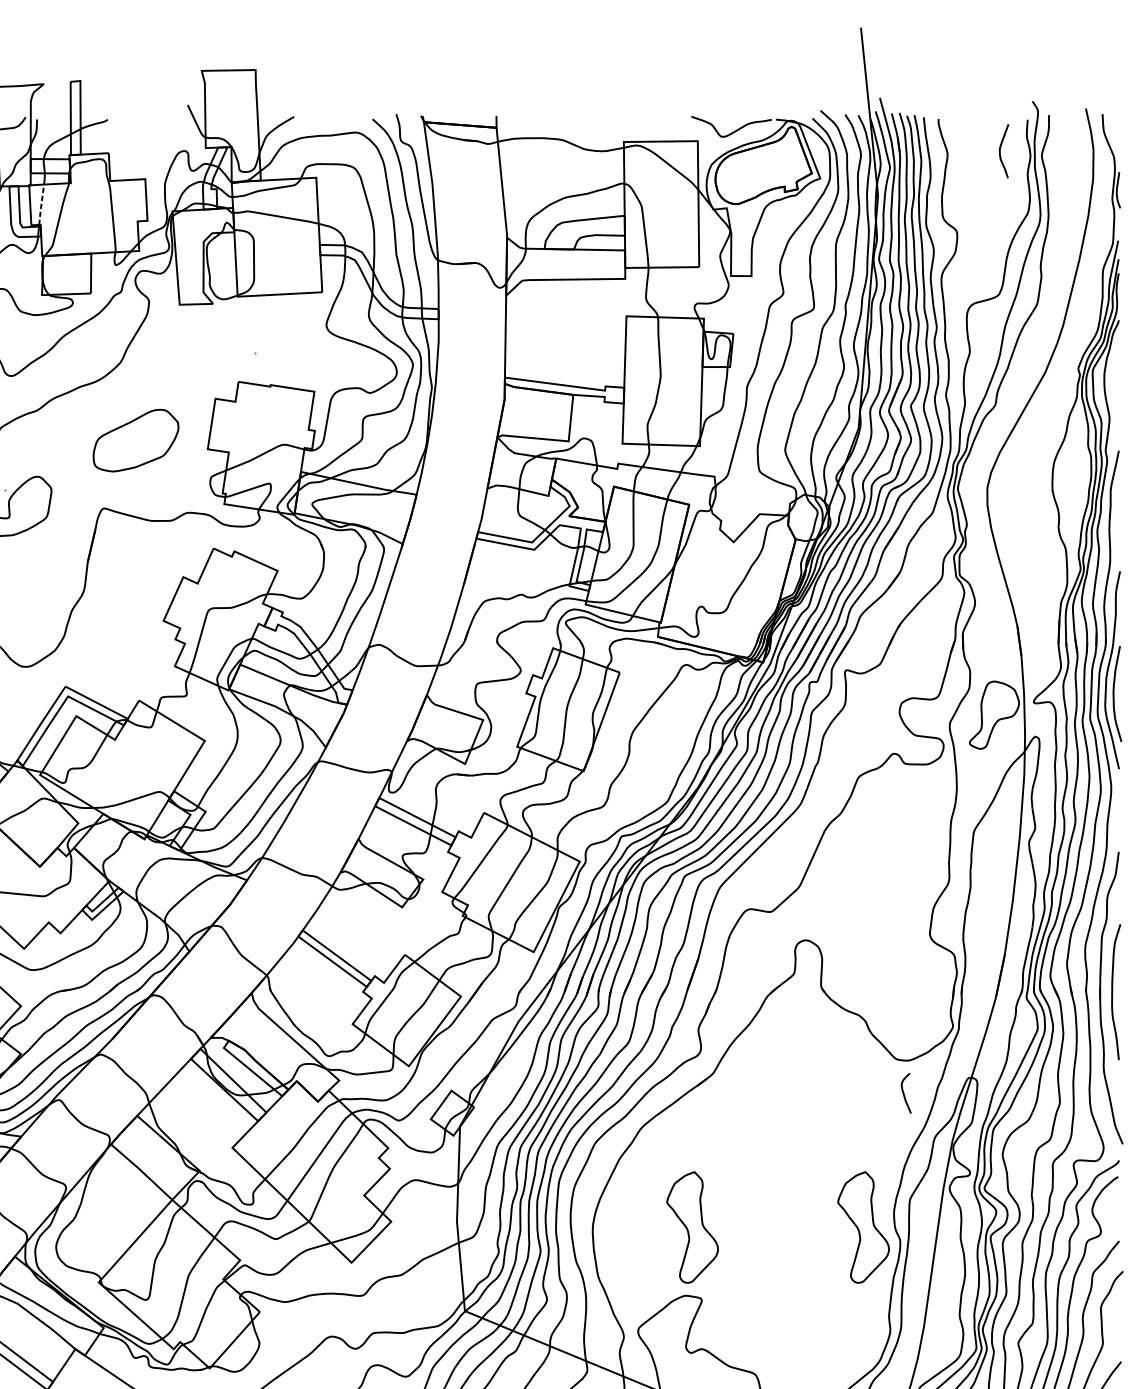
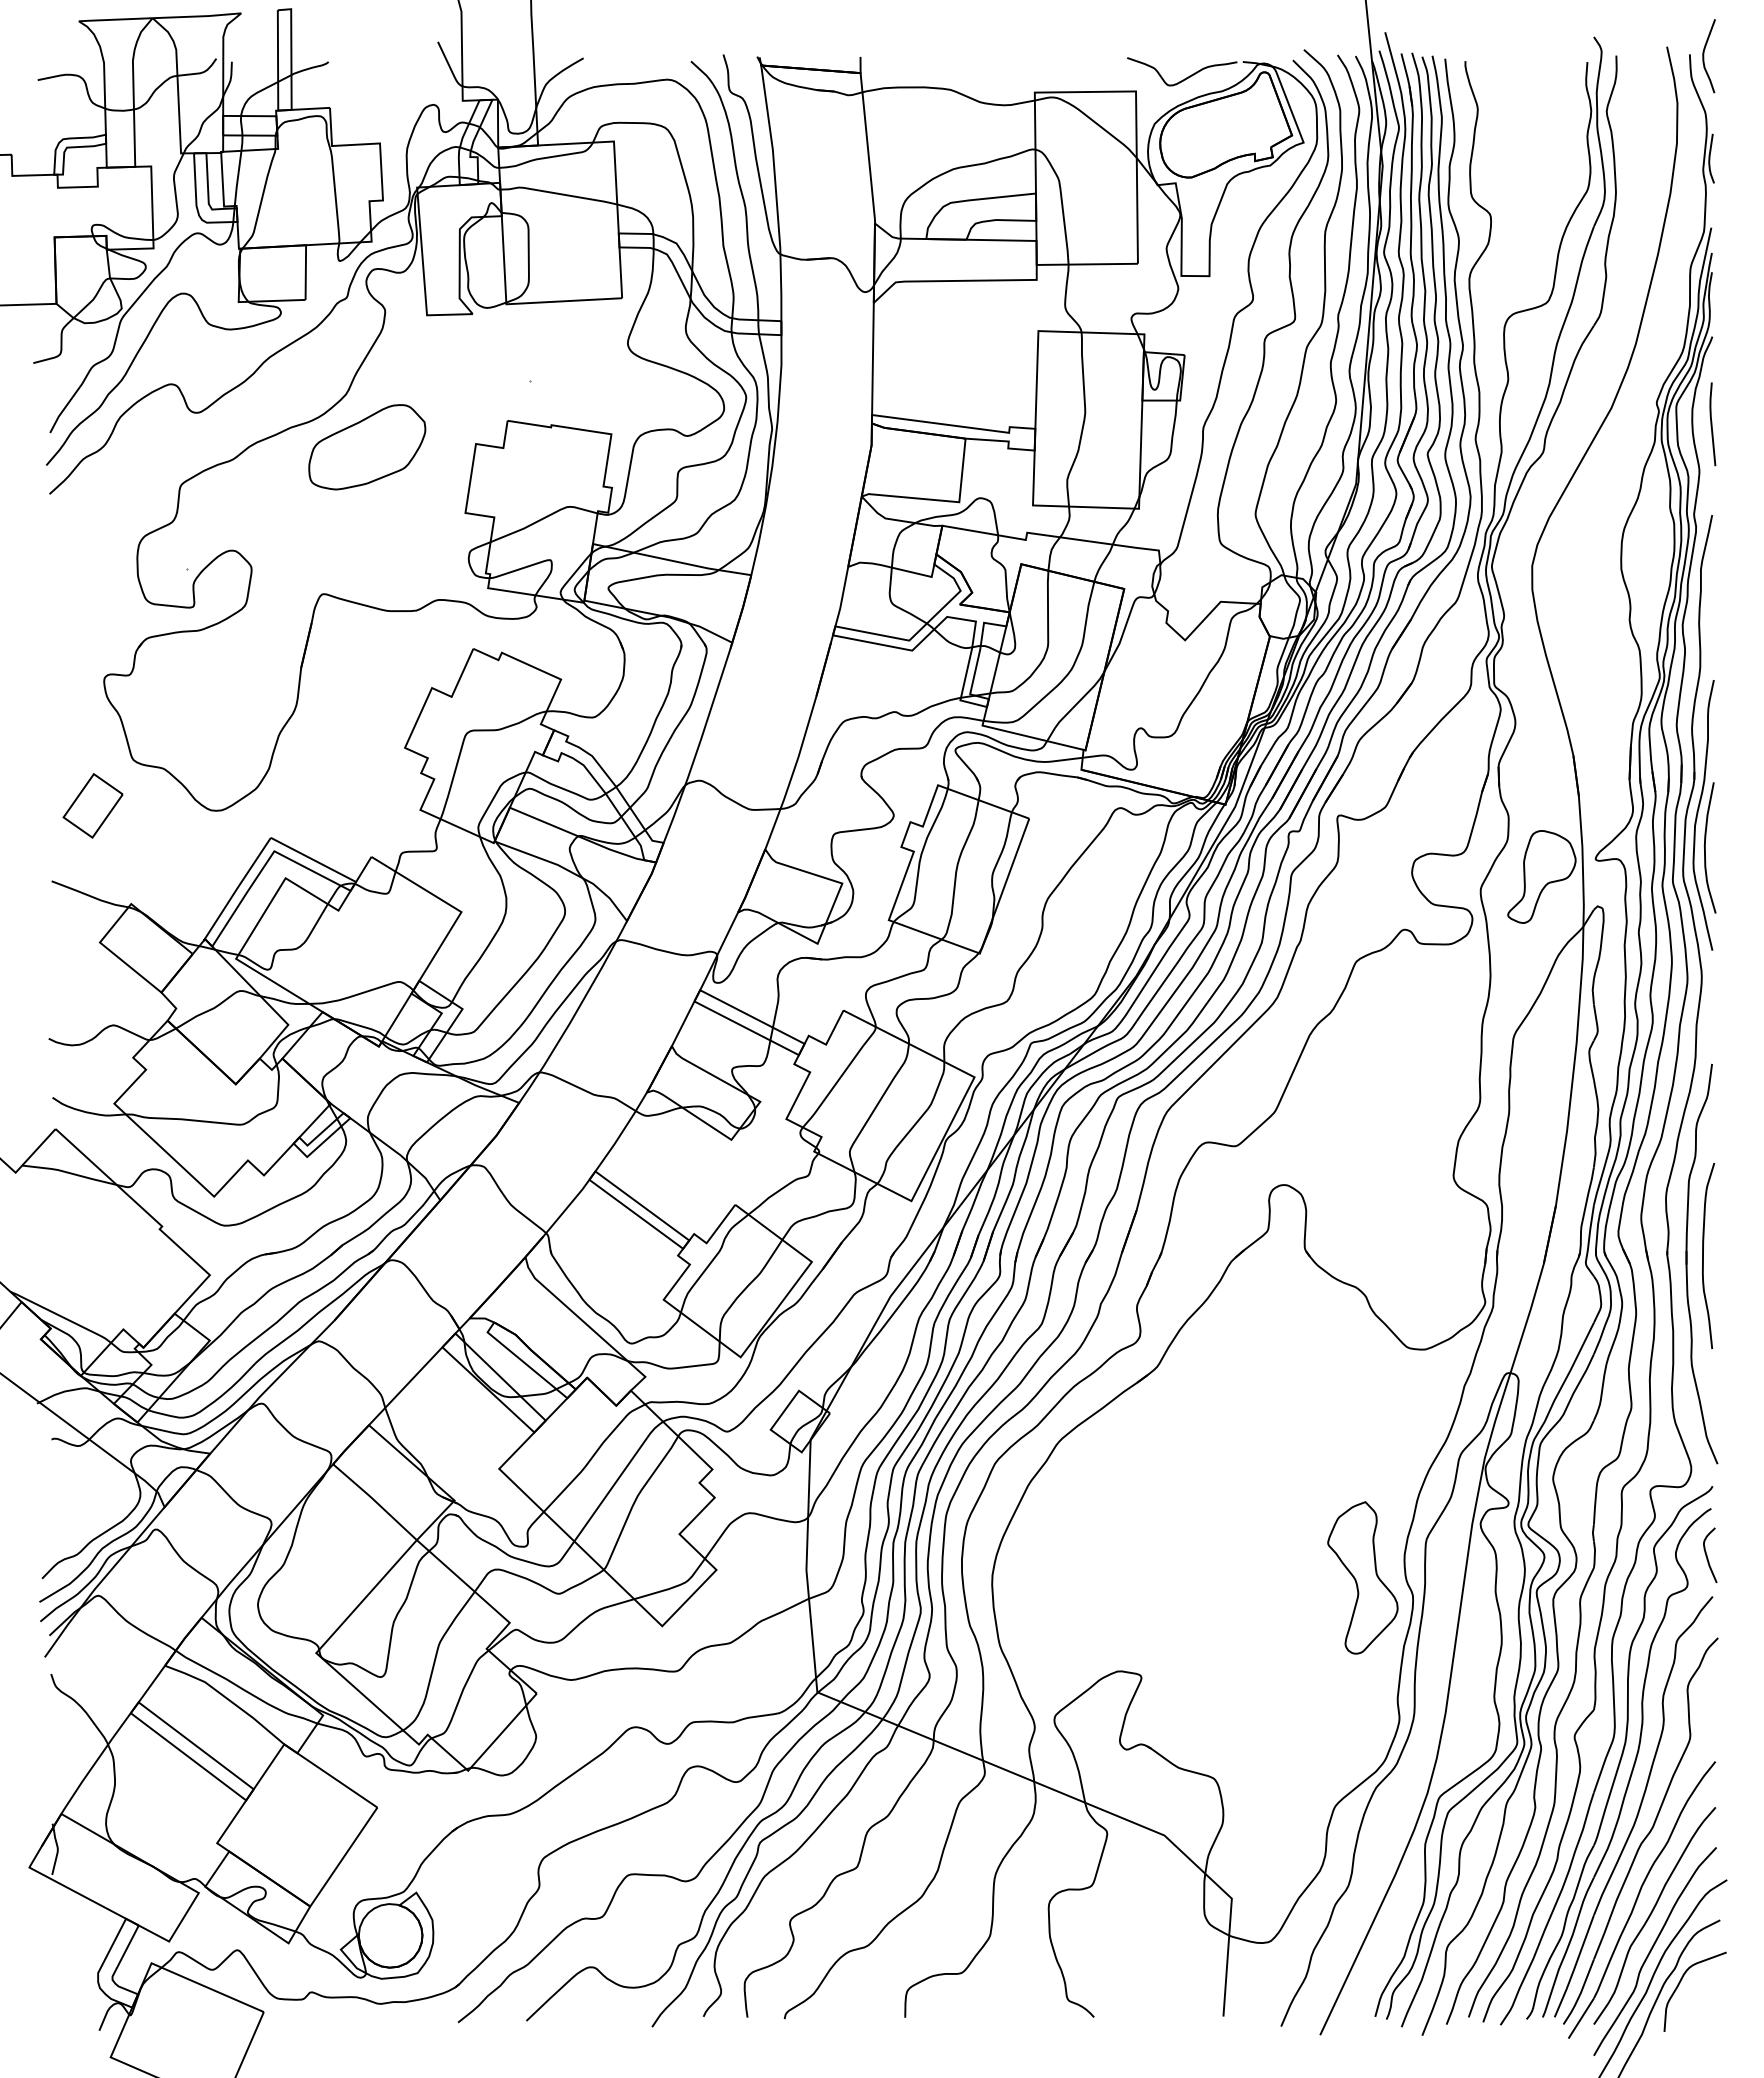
curve: (1000, 151) -> (1704, 56), moved
line: (41, 204) -> (237, 178), dashed -> solid
line: (1119, 384) -> (1712, 424), added
part: (136, 440) -> (367, 447), moved
curve: (904, 1093) -> (1707, 1555), moved
part: (692, 1227) -> (1128, 1577), removed

